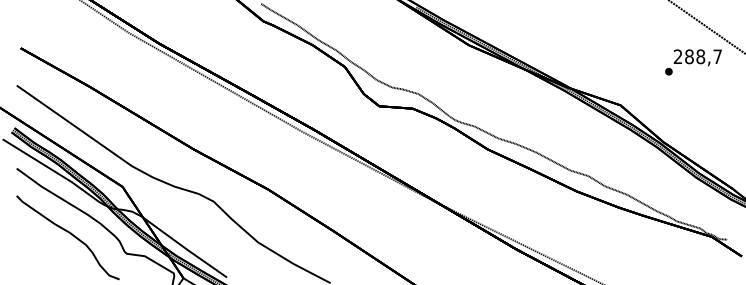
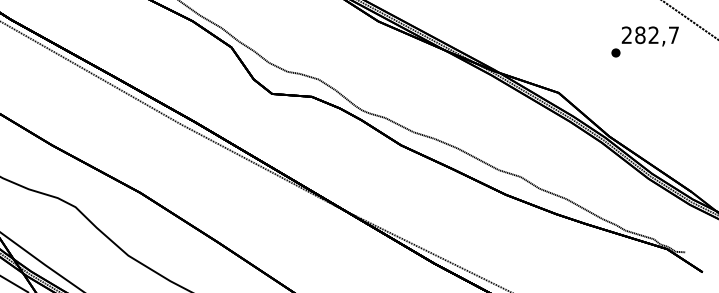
text: (700, 56) -> (653, 34), 288,7 -> 282,7

